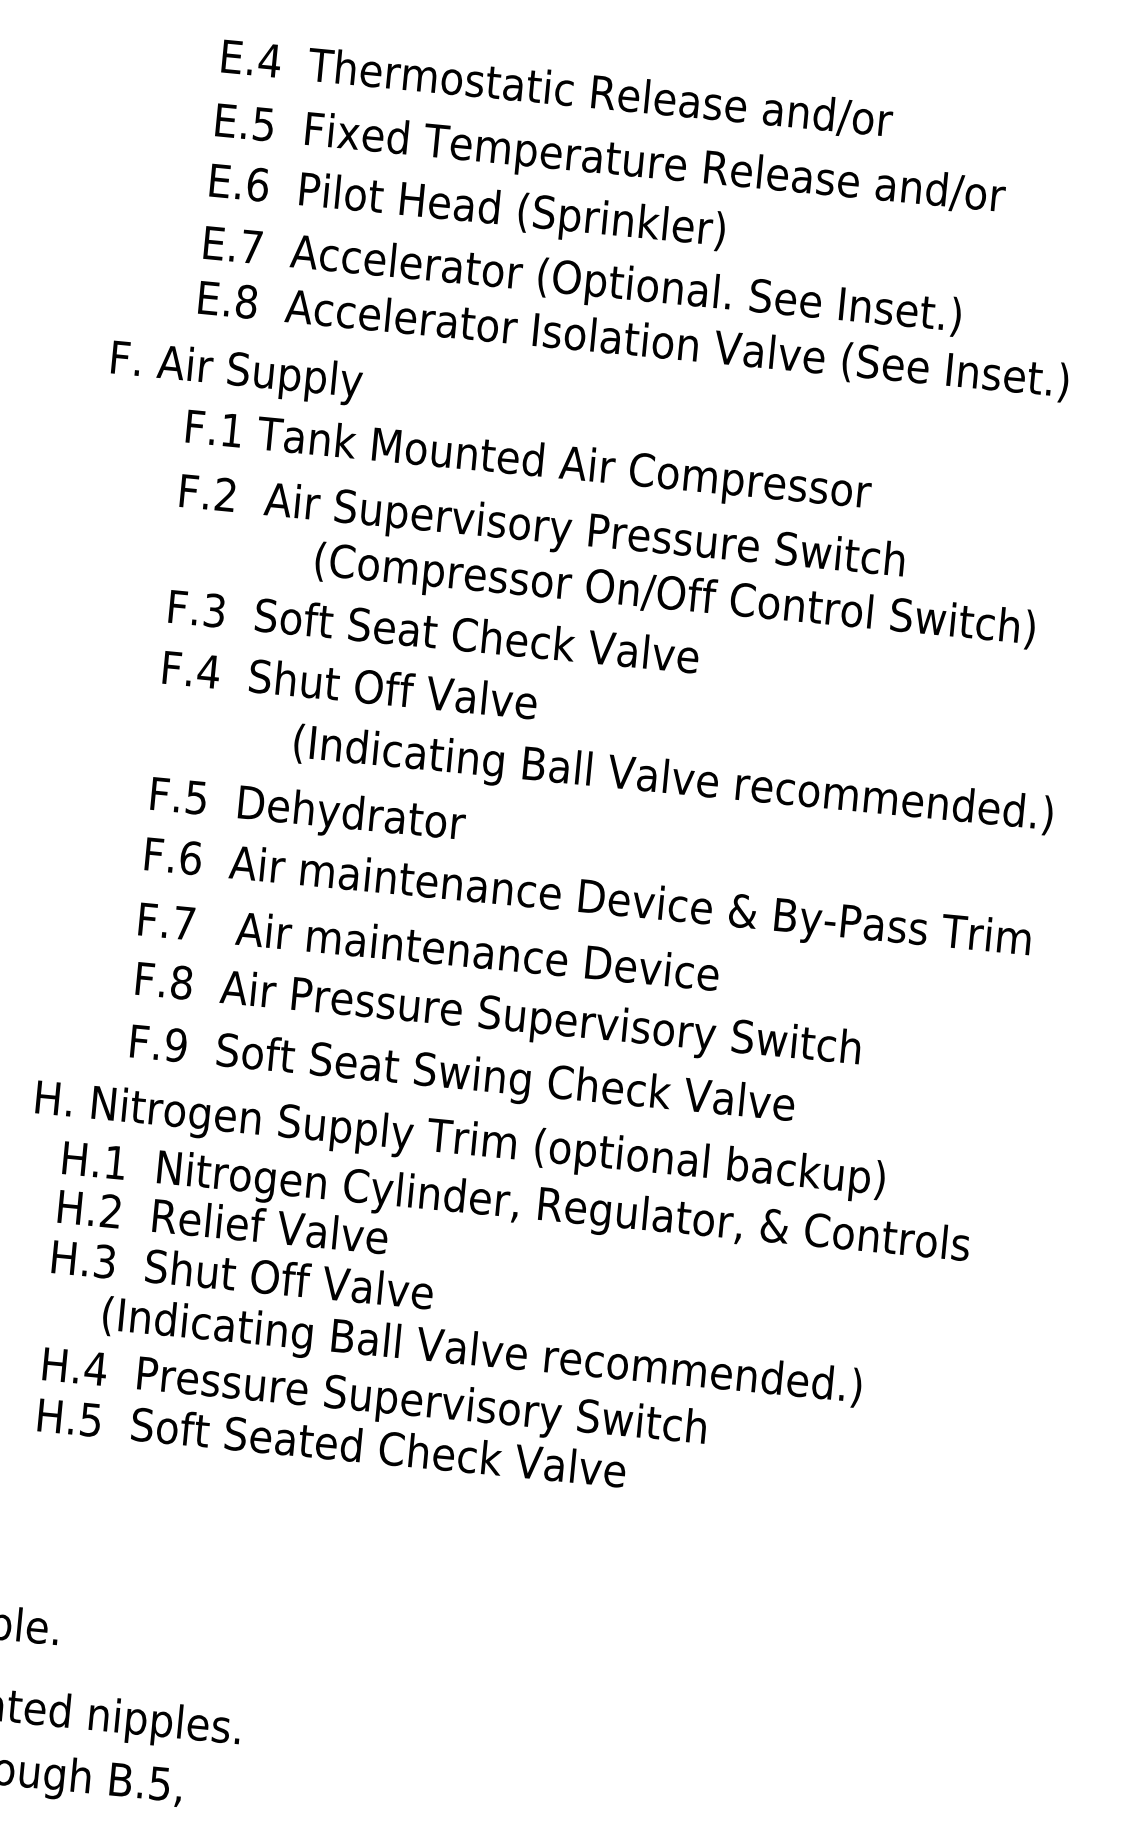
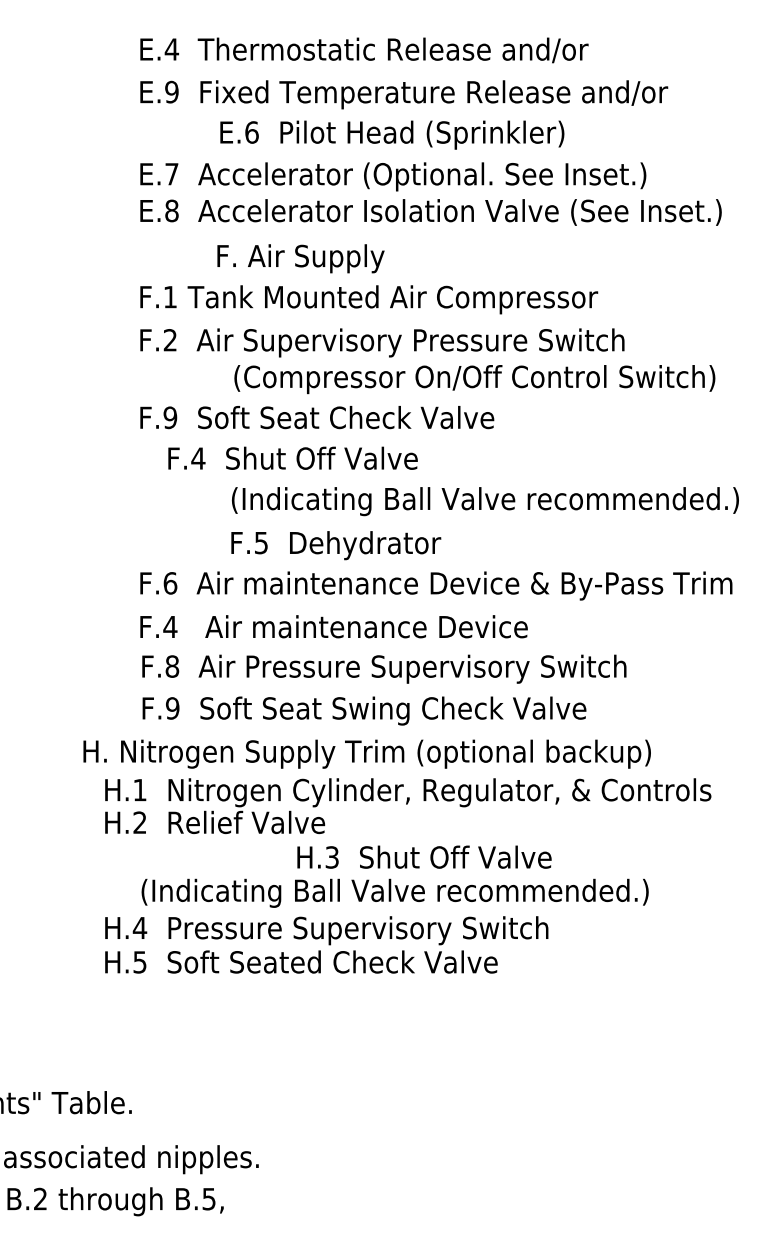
text: (263, 123) -> (171, 91), E.5 -> E.9
text: (467, 207) -> (392, 134), moved
text: (236, 372) -> (300, 258), moved
text: (214, 610) -> (170, 417), F.3 -> F.9
text: (349, 683) -> (292, 457), moved
text: (308, 812) -> (336, 545), moved
text: (184, 922) -> (170, 626), F.7 -> F.4
text: (242, 1273) -> (424, 856), moved

